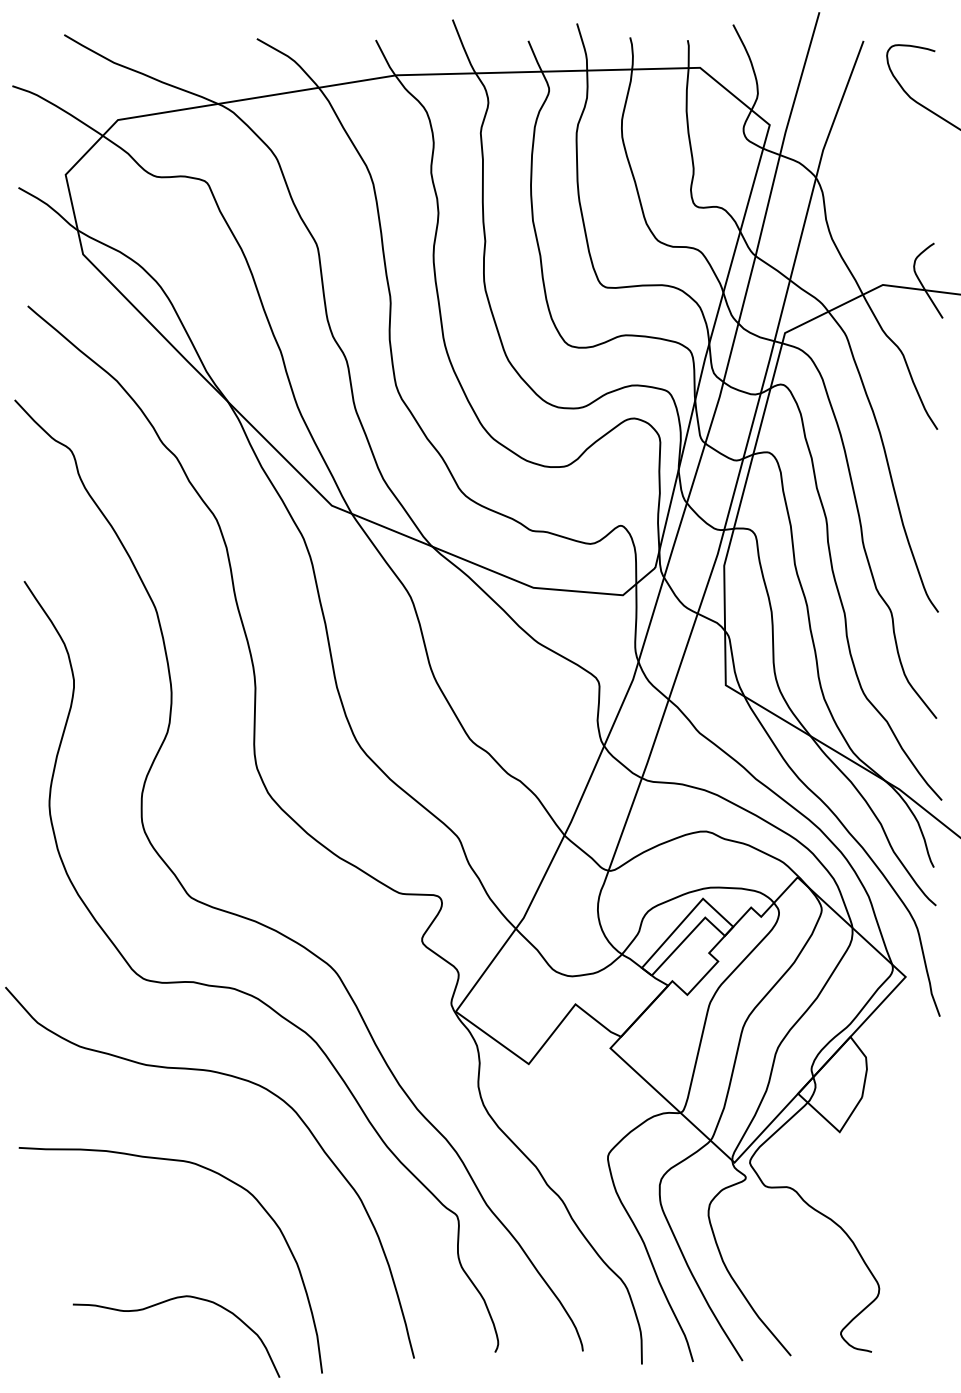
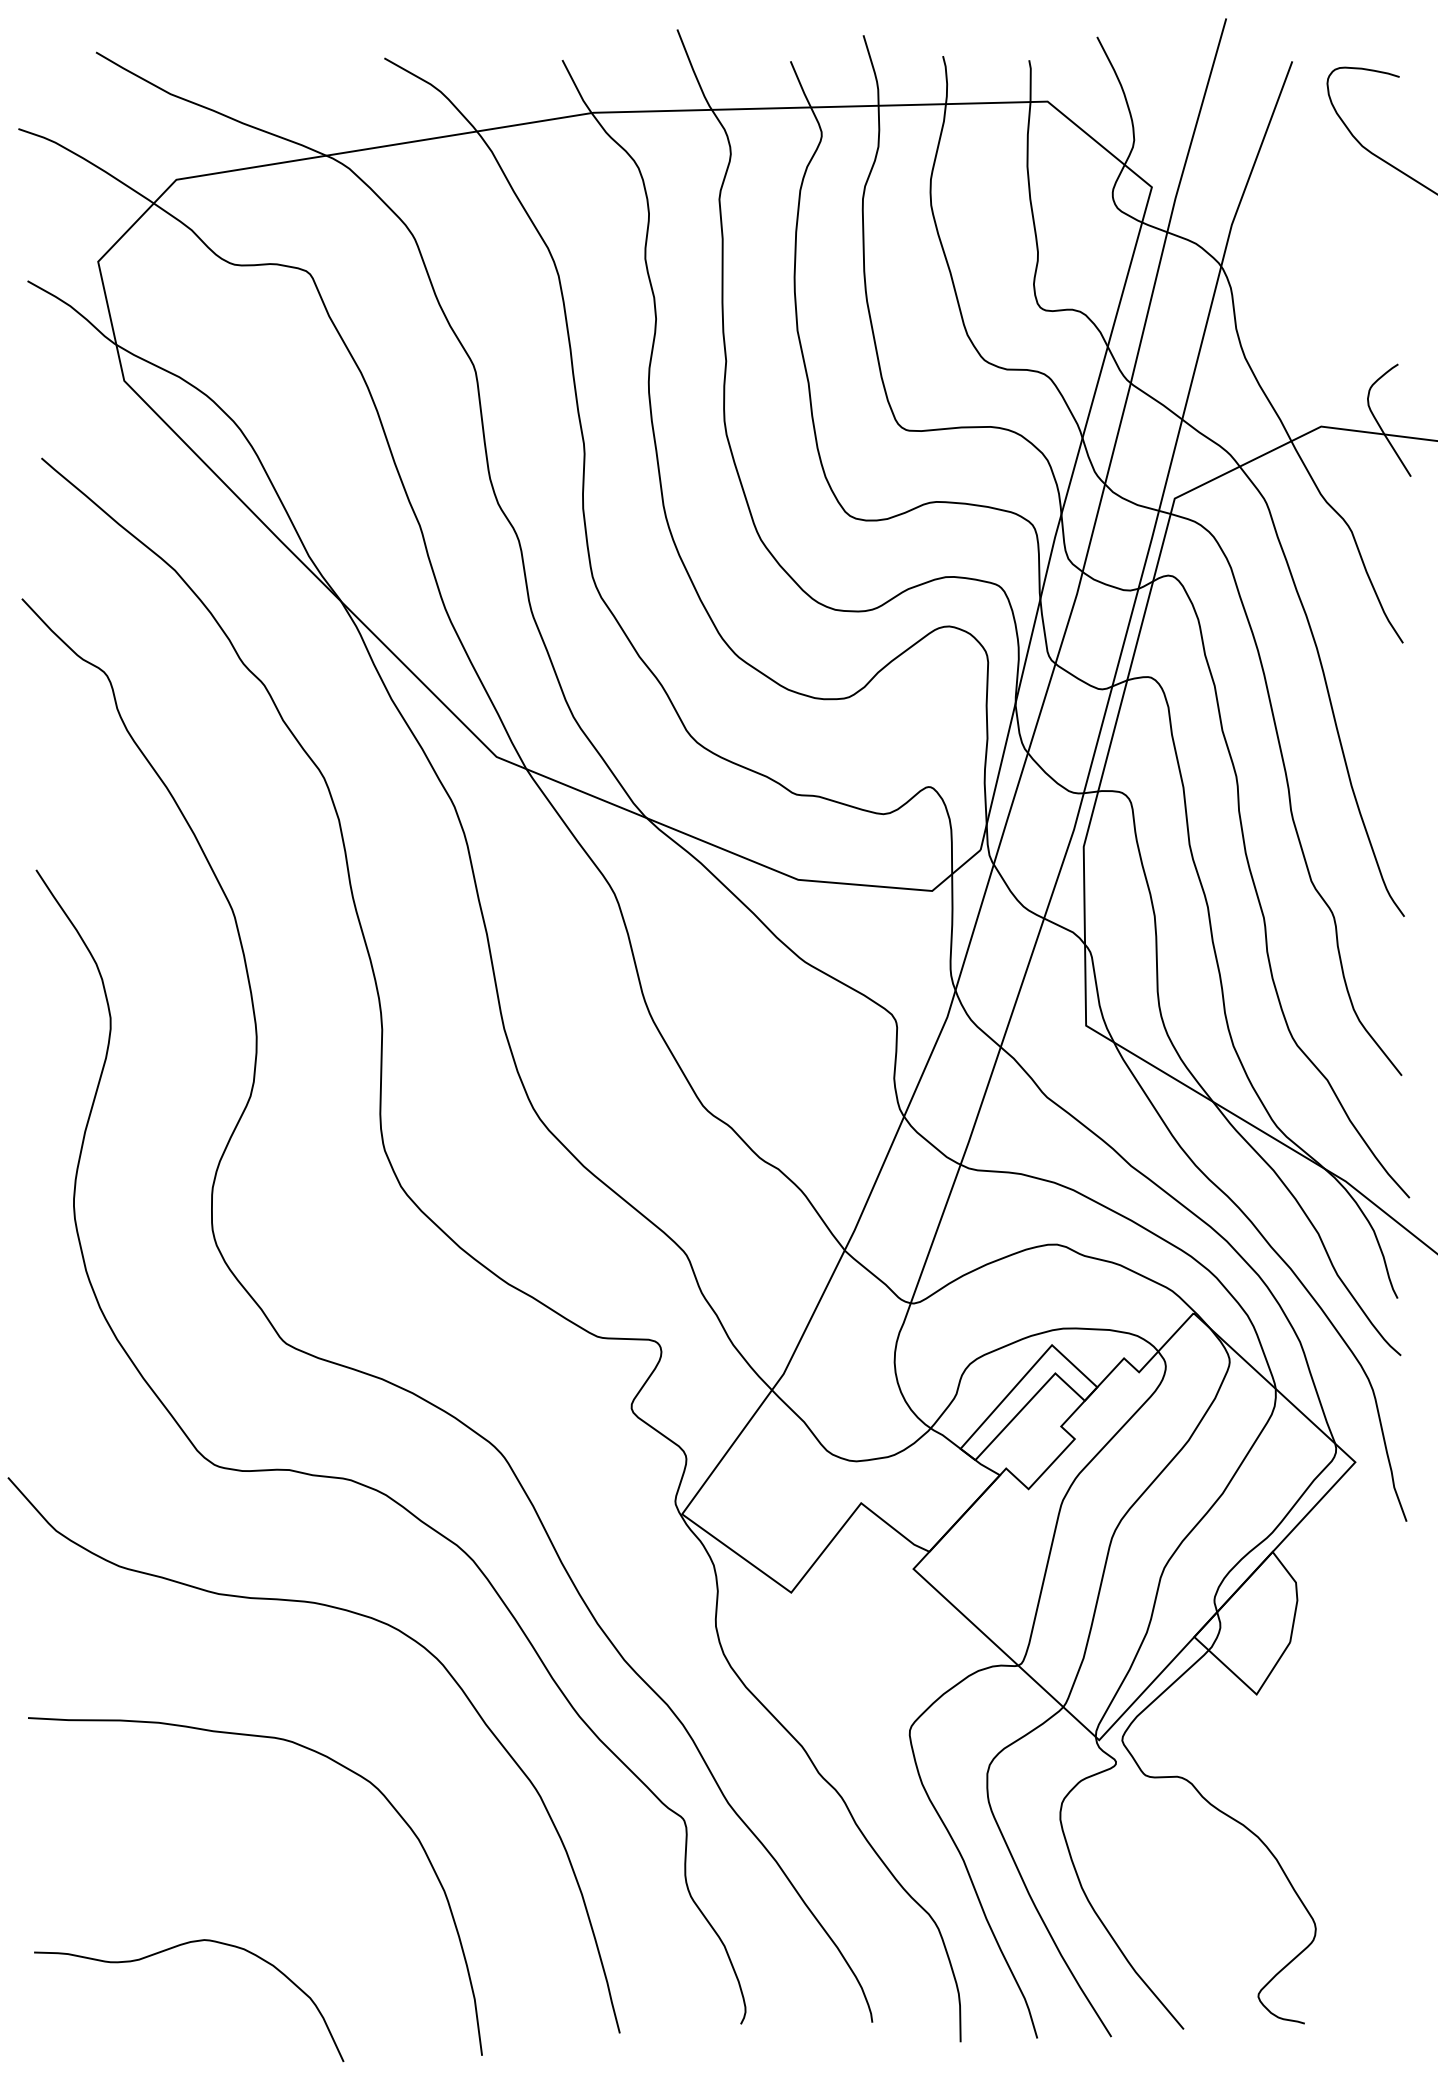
curve: (165, 1302) -> (172, 1949), moved

